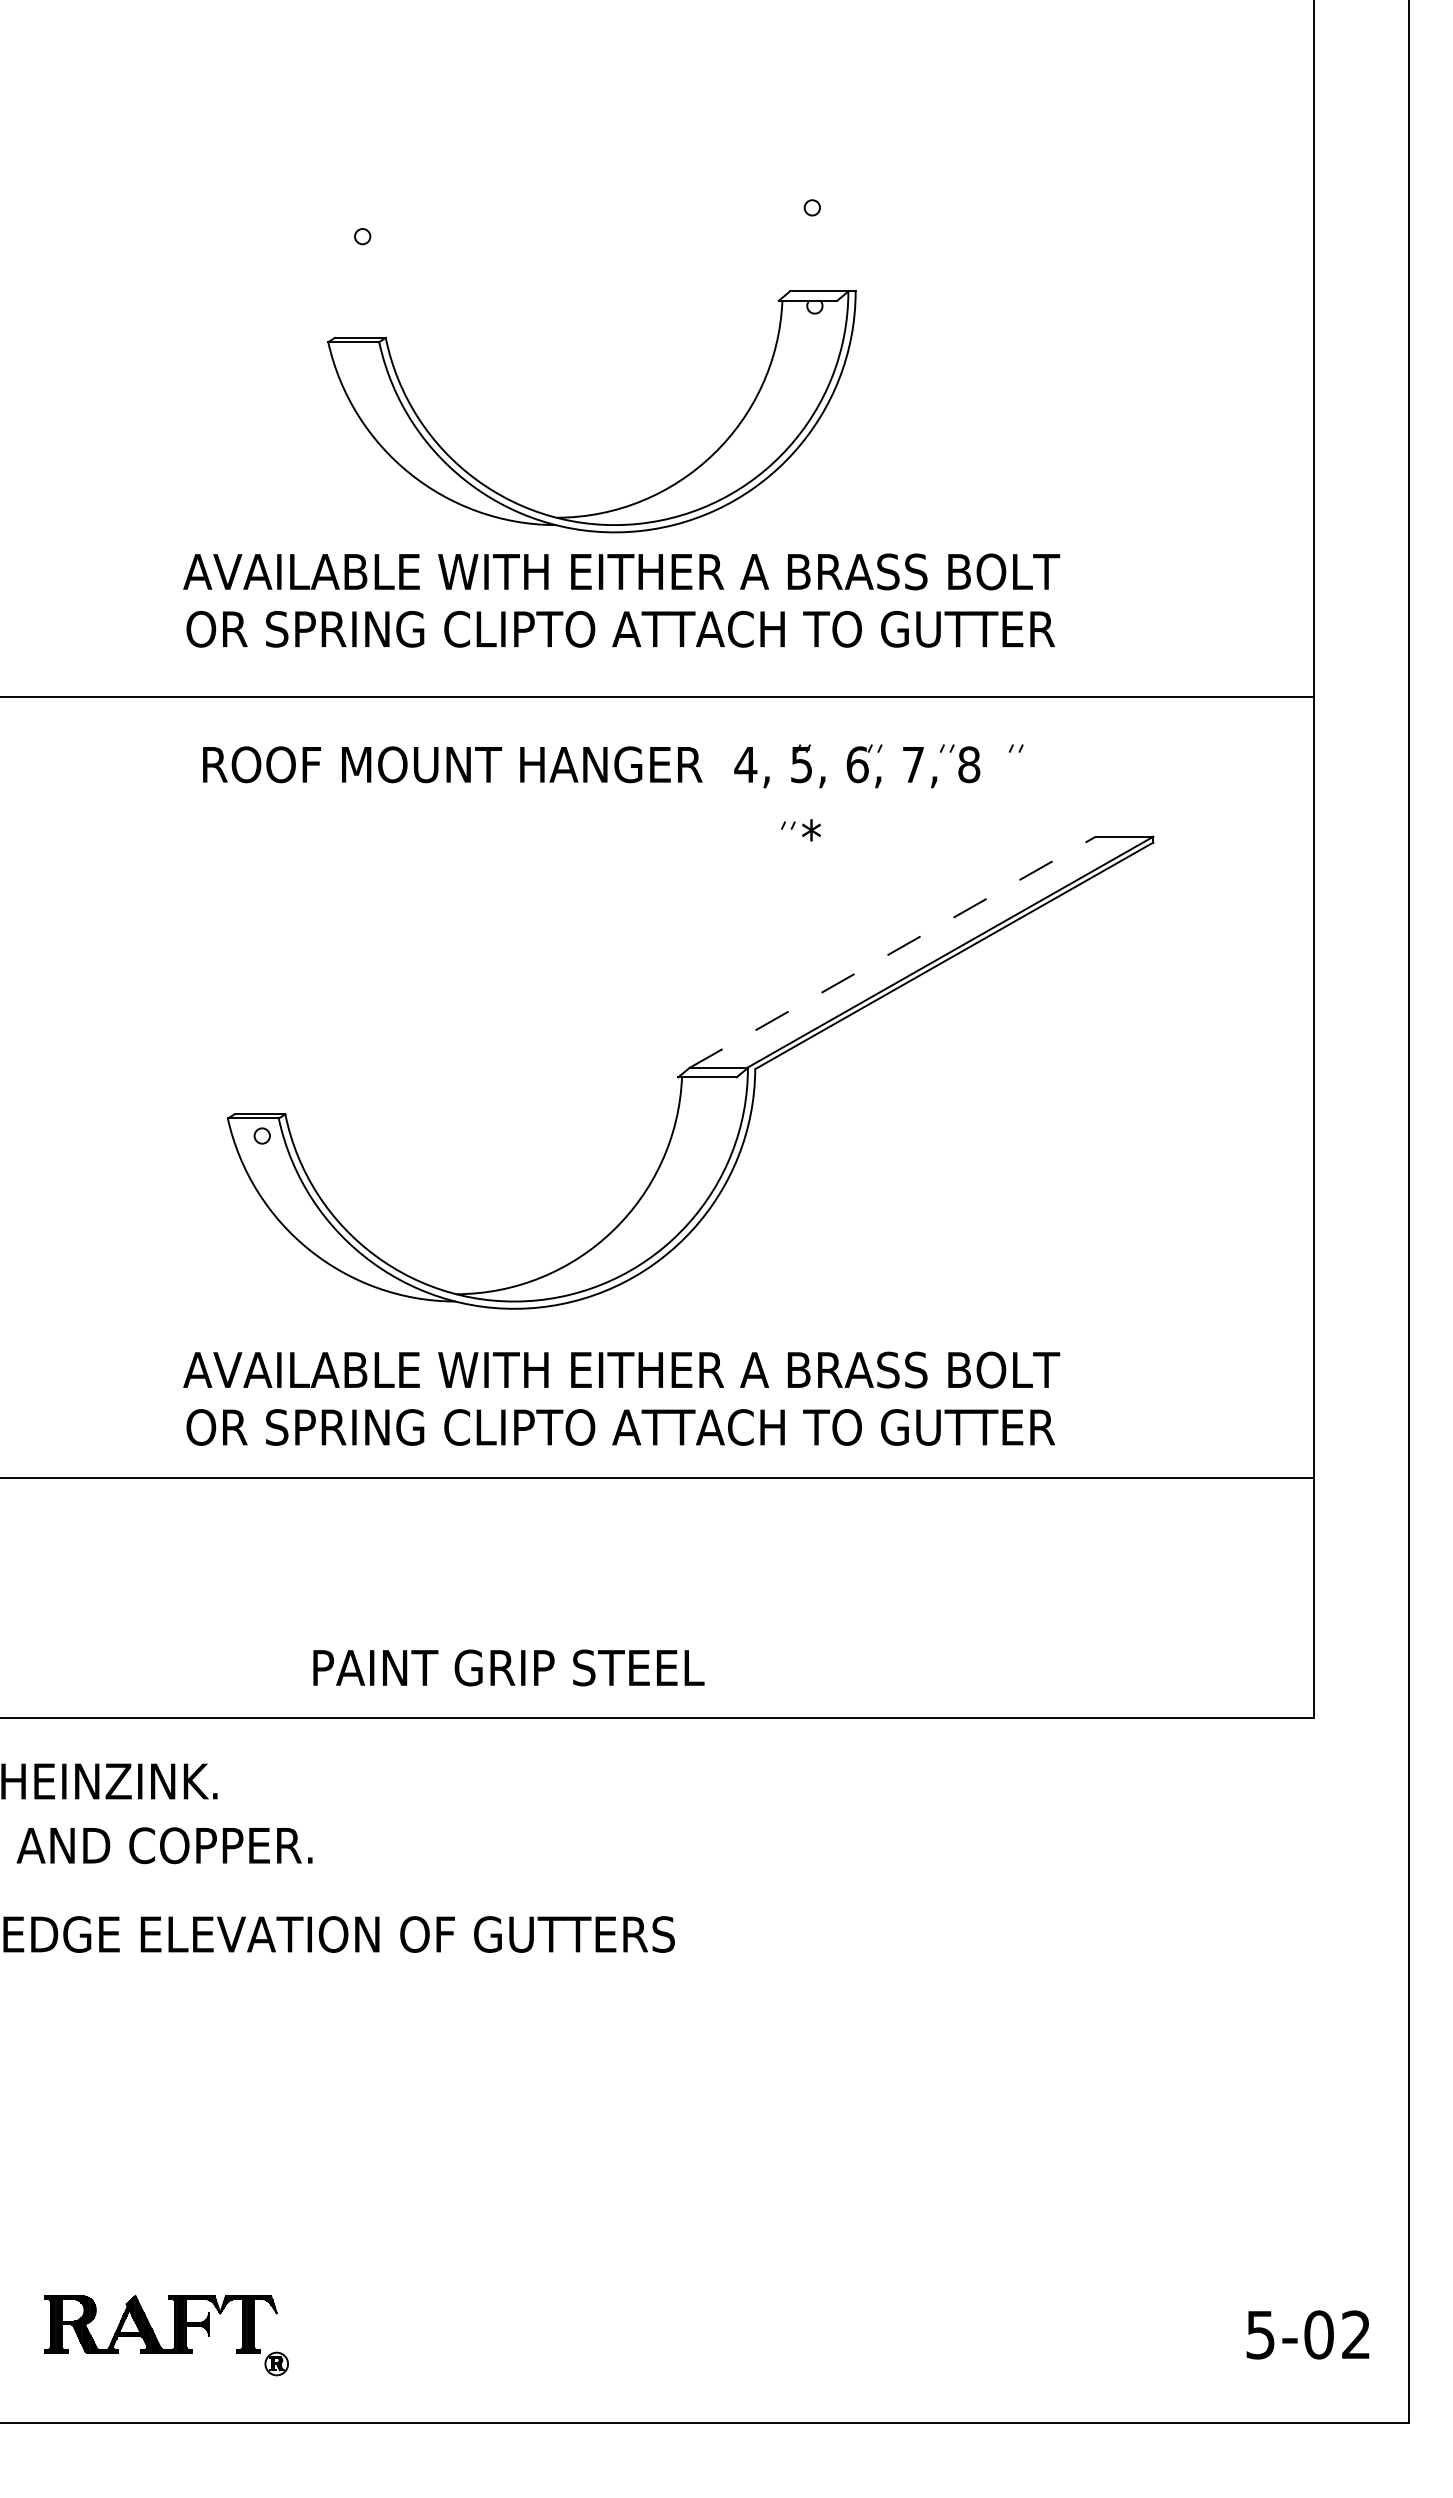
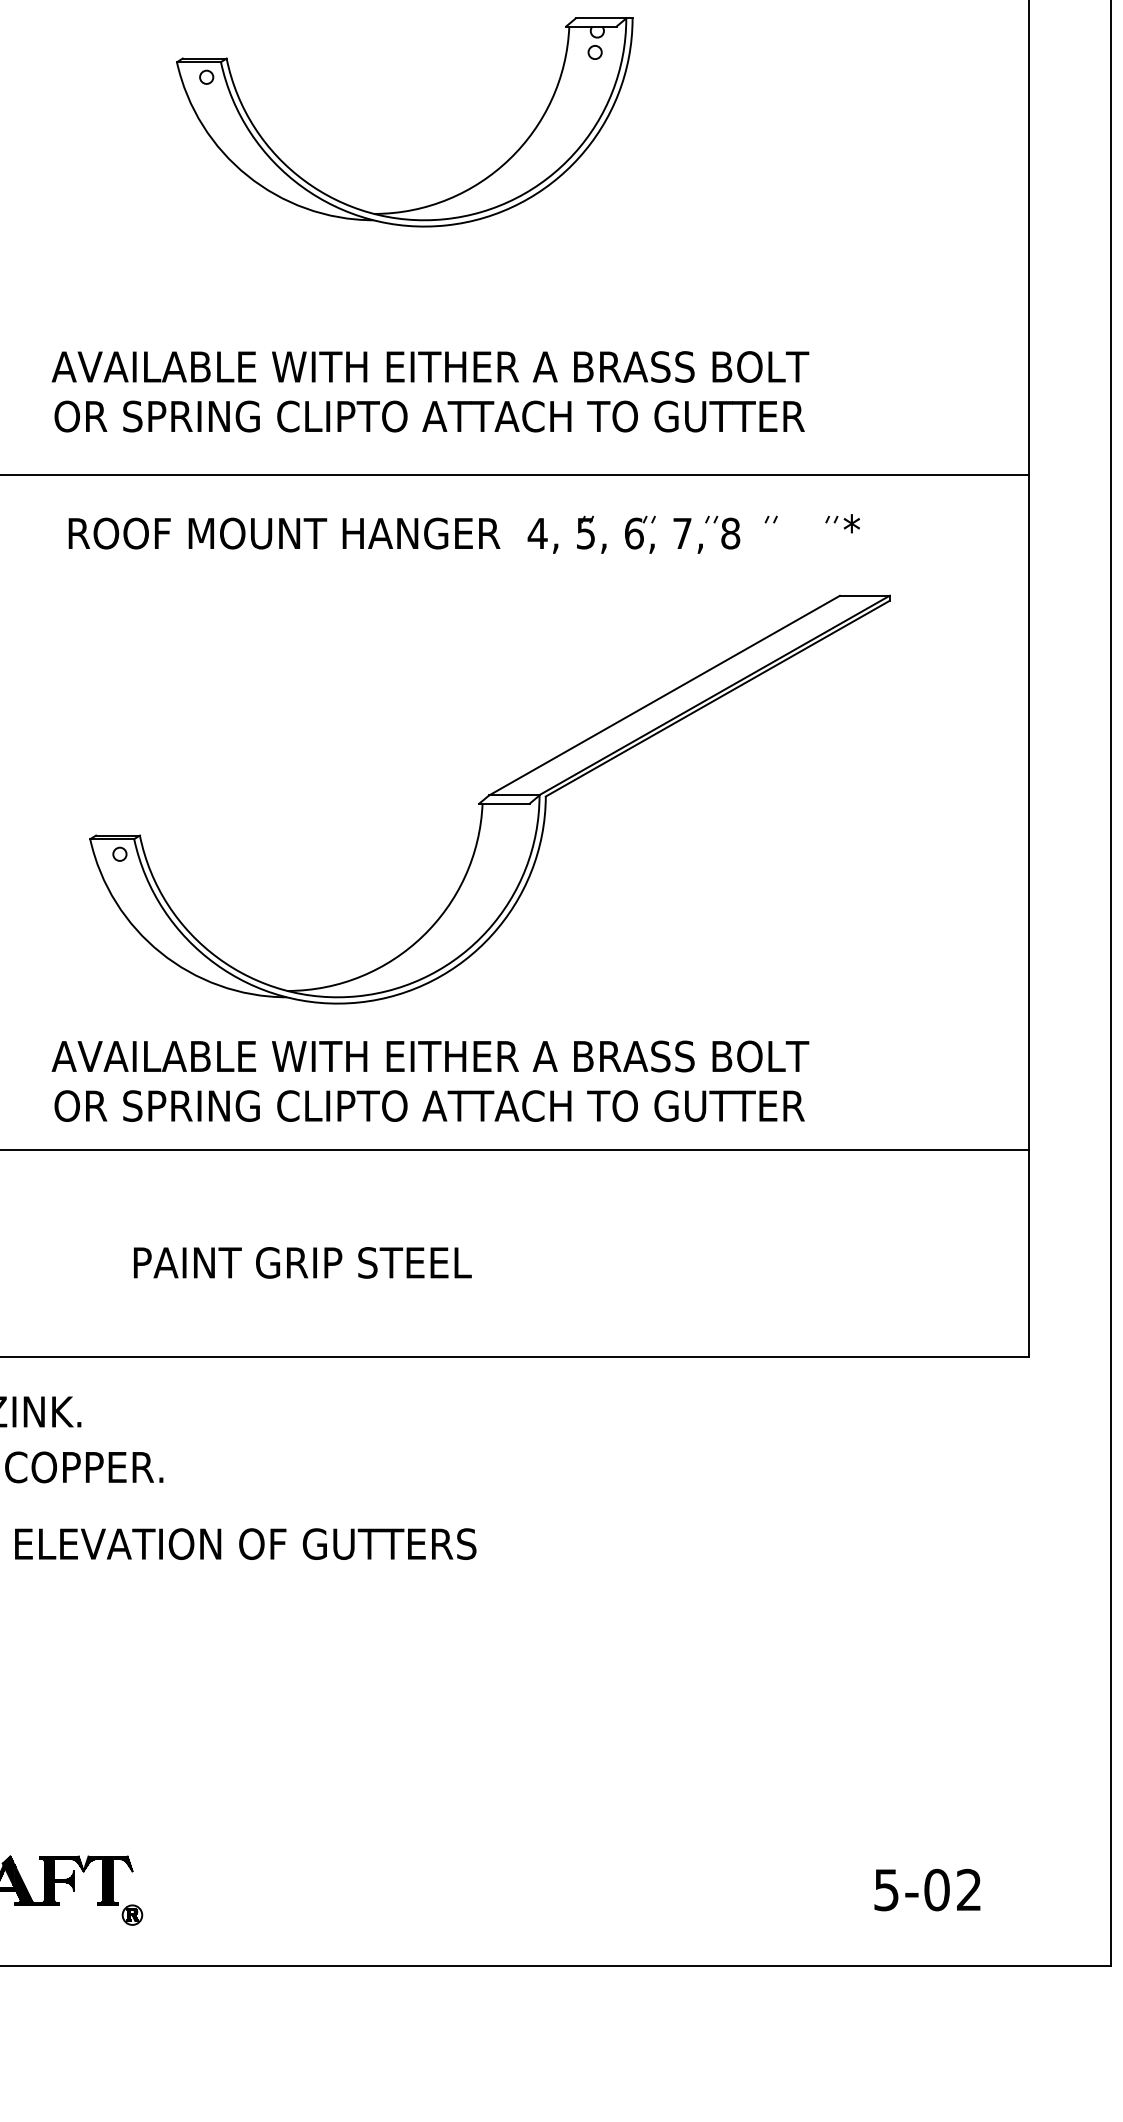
part: (619, 507) -> (428, 205), moved
part: (800, 830) -> (842, 523), moved
line: (892, 952) -> (664, 695), dashed -> solid
text: (508, 1667) -> (302, 1262), moved
text: (1307, 2334) -> (927, 1889), moved

